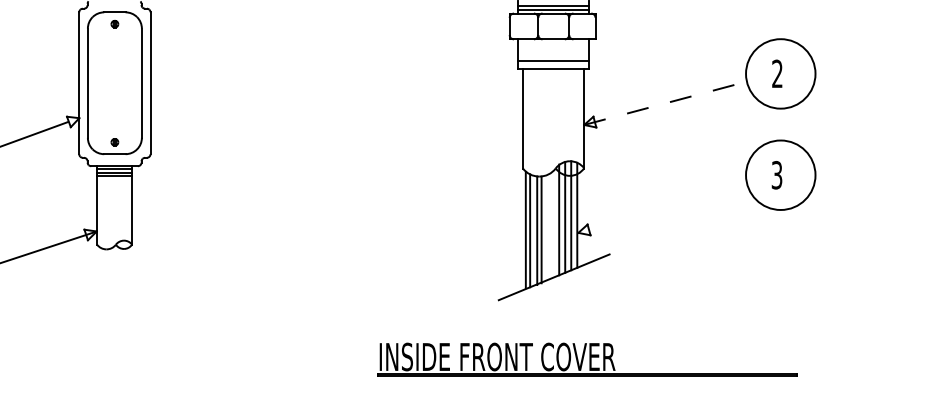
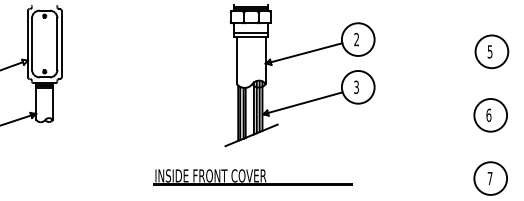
line: (666, 103) -> (304, 53), dashed -> solid
line: (664, 207) -> (303, 102), added
part: (585, 360) -> (252, 177), moved

